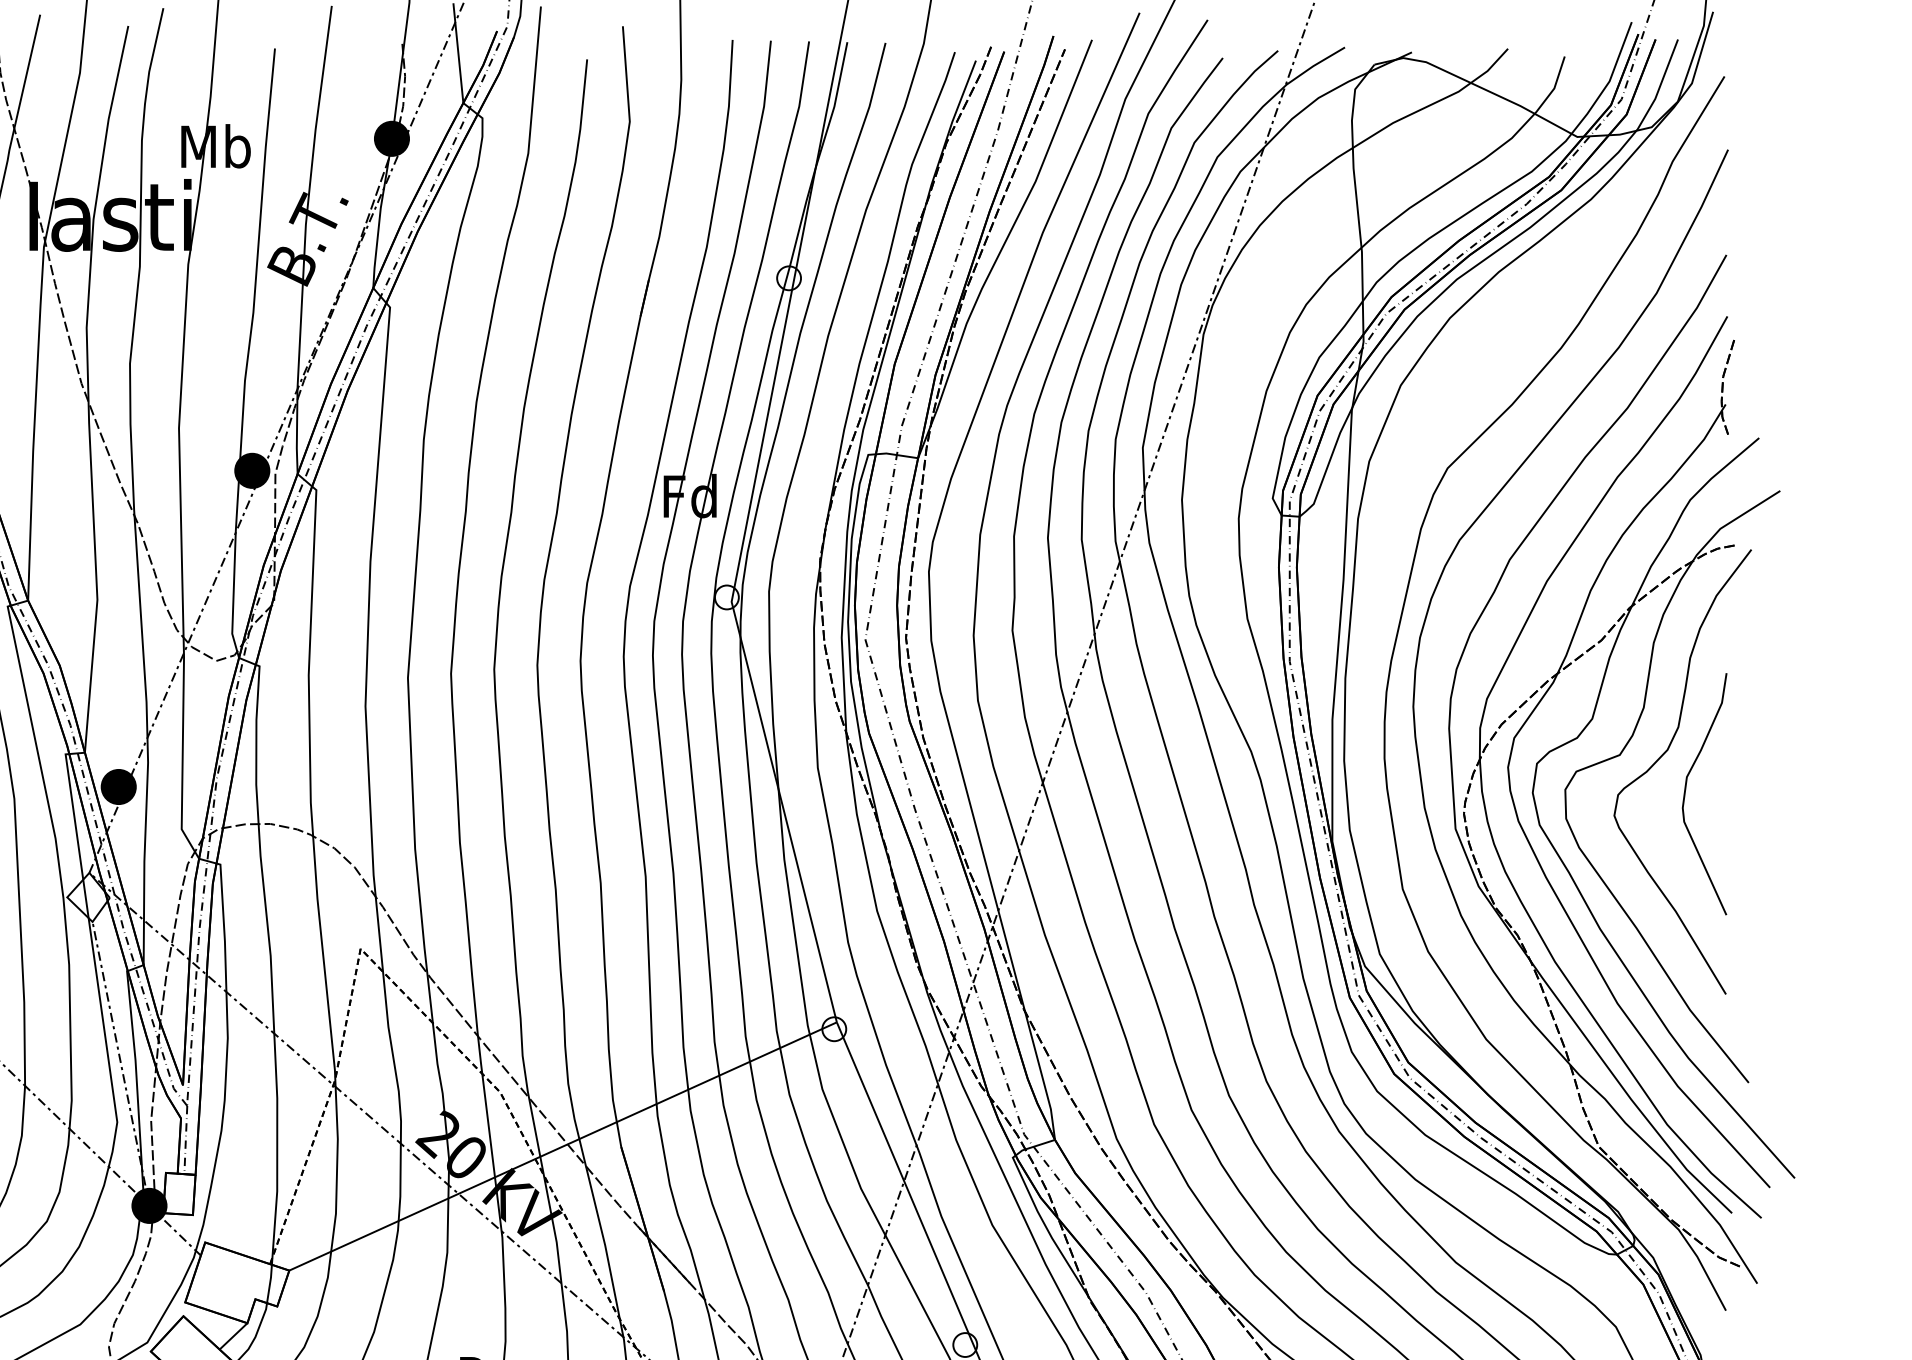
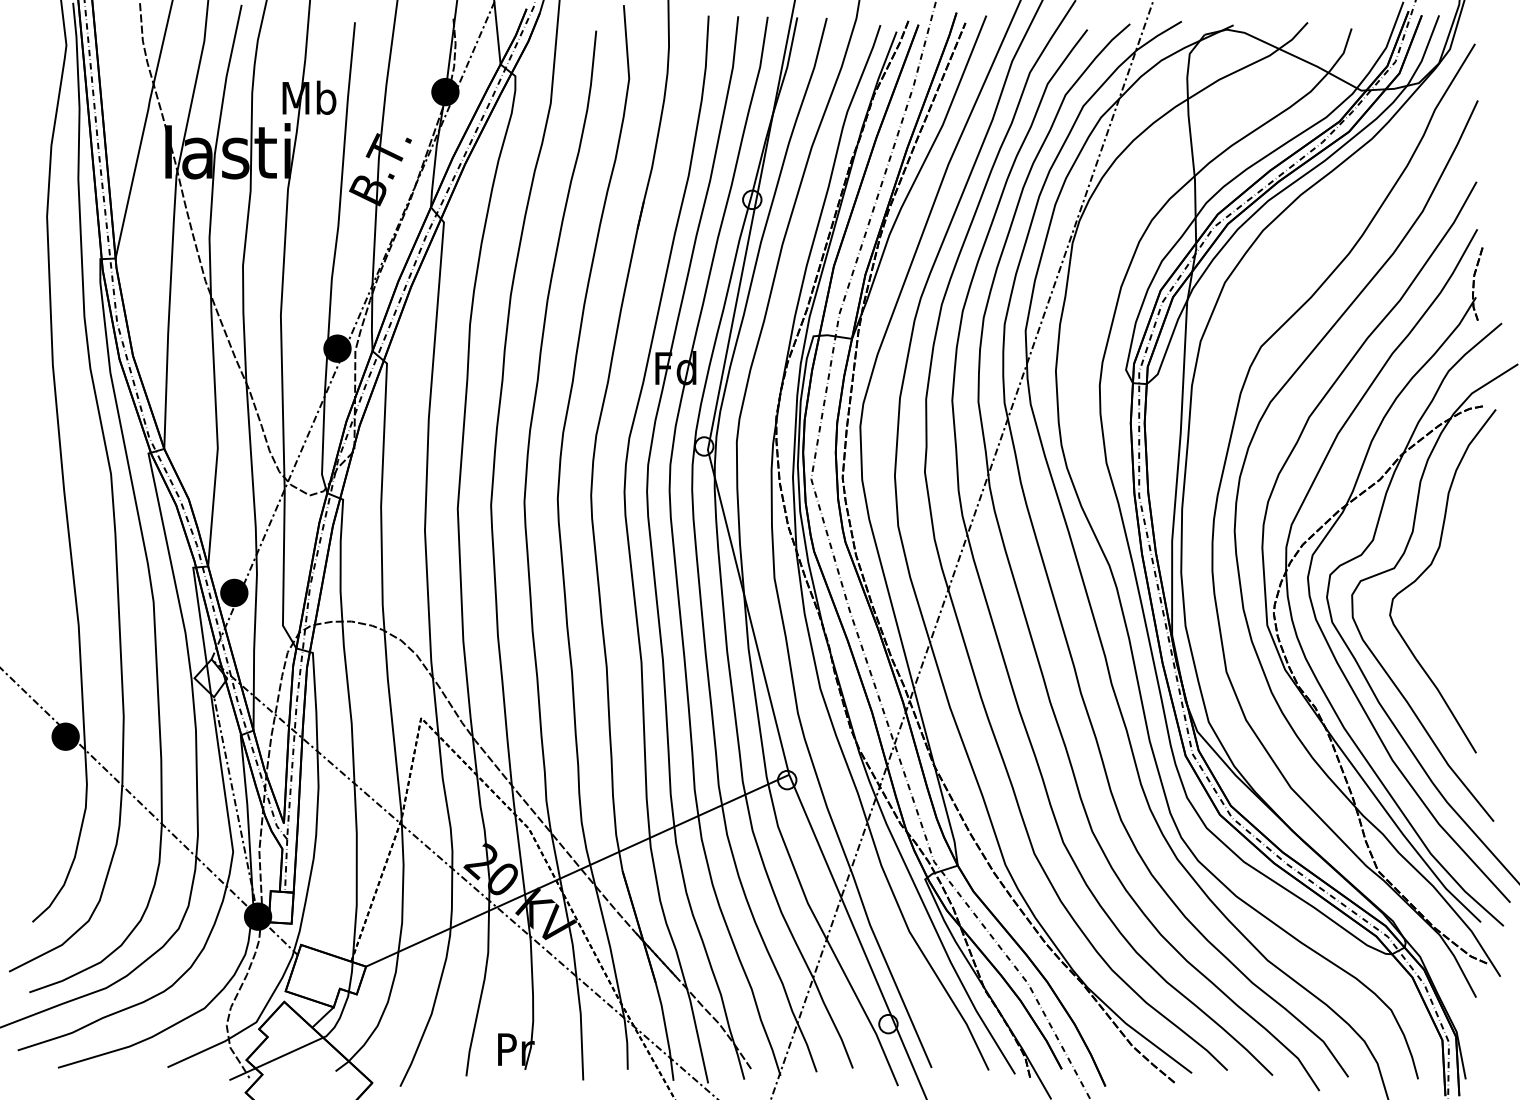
curve: (1686, 794) -> (1445, 598), removed

